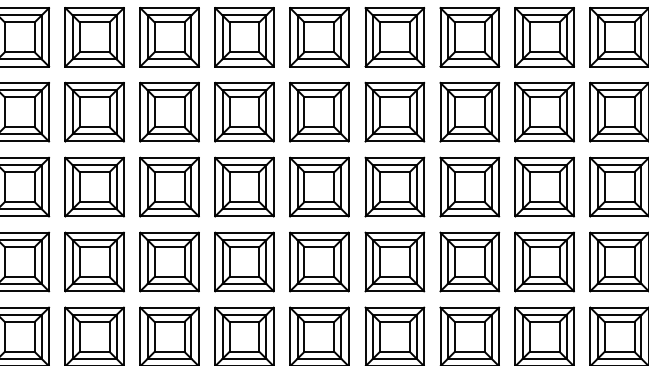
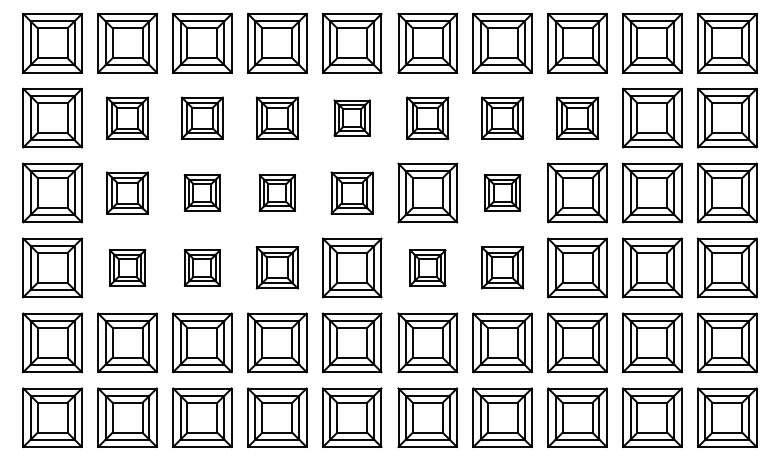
part: (94, 111) -> (127, 117), size x0.7
part: (169, 111) -> (202, 117), size x0.7
part: (244, 111) -> (277, 117), size x0.7
part: (318, 111) -> (351, 117), size x0.6
part: (394, 111) -> (427, 117), size x0.7
part: (469, 111) -> (502, 117), size x0.7
part: (544, 111) -> (577, 117), size x0.7
part: (94, 186) -> (127, 192), size x0.7
part: (169, 186) -> (202, 192), size x0.6
part: (244, 186) -> (277, 192), size x0.6
part: (318, 186) -> (351, 192), size x0.7
part: (469, 186) -> (502, 192), size x0.6
part: (94, 261) -> (127, 267), size x0.6
part: (169, 261) -> (202, 267), size x0.6
part: (244, 261) -> (277, 267), size x0.7
part: (394, 261) -> (427, 267), size x0.6
part: (469, 261) -> (502, 267), size x0.7

